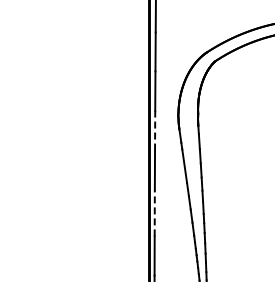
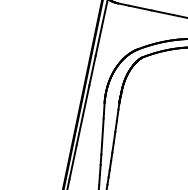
line: (155, 130) -> (86, 100), dashed -> solid
line: (154, 212) -> (73, 161), dashed -> solid

